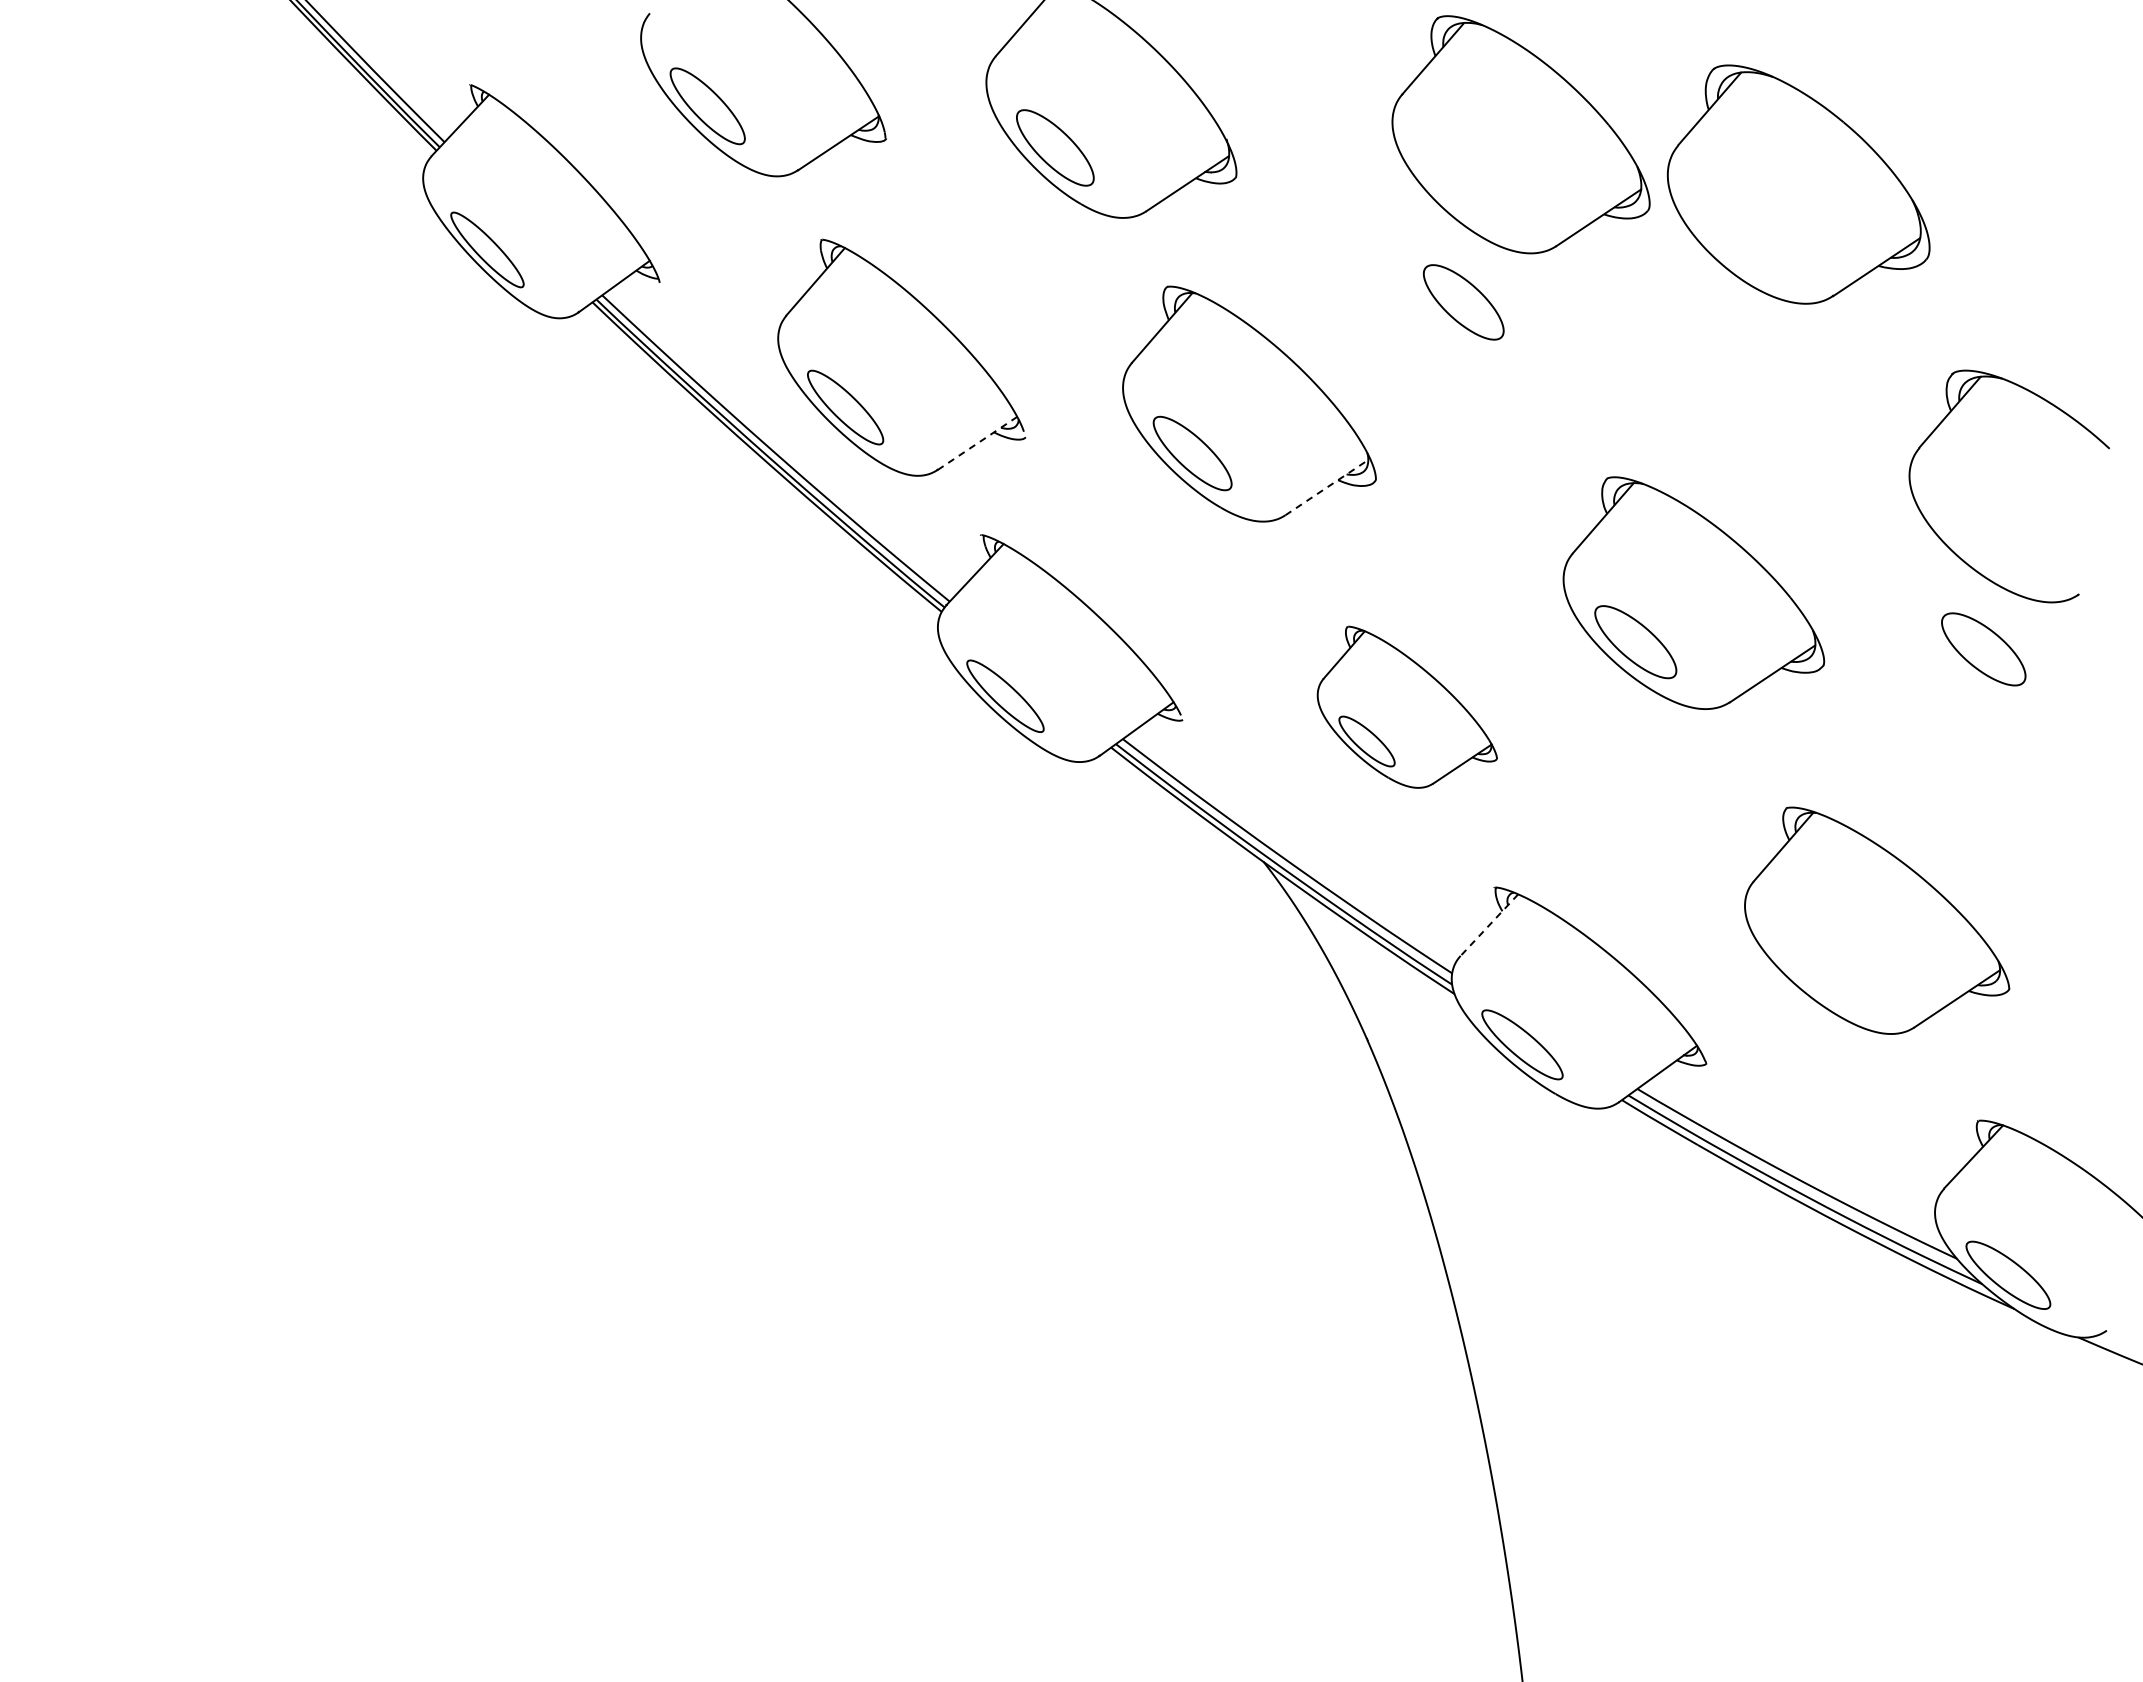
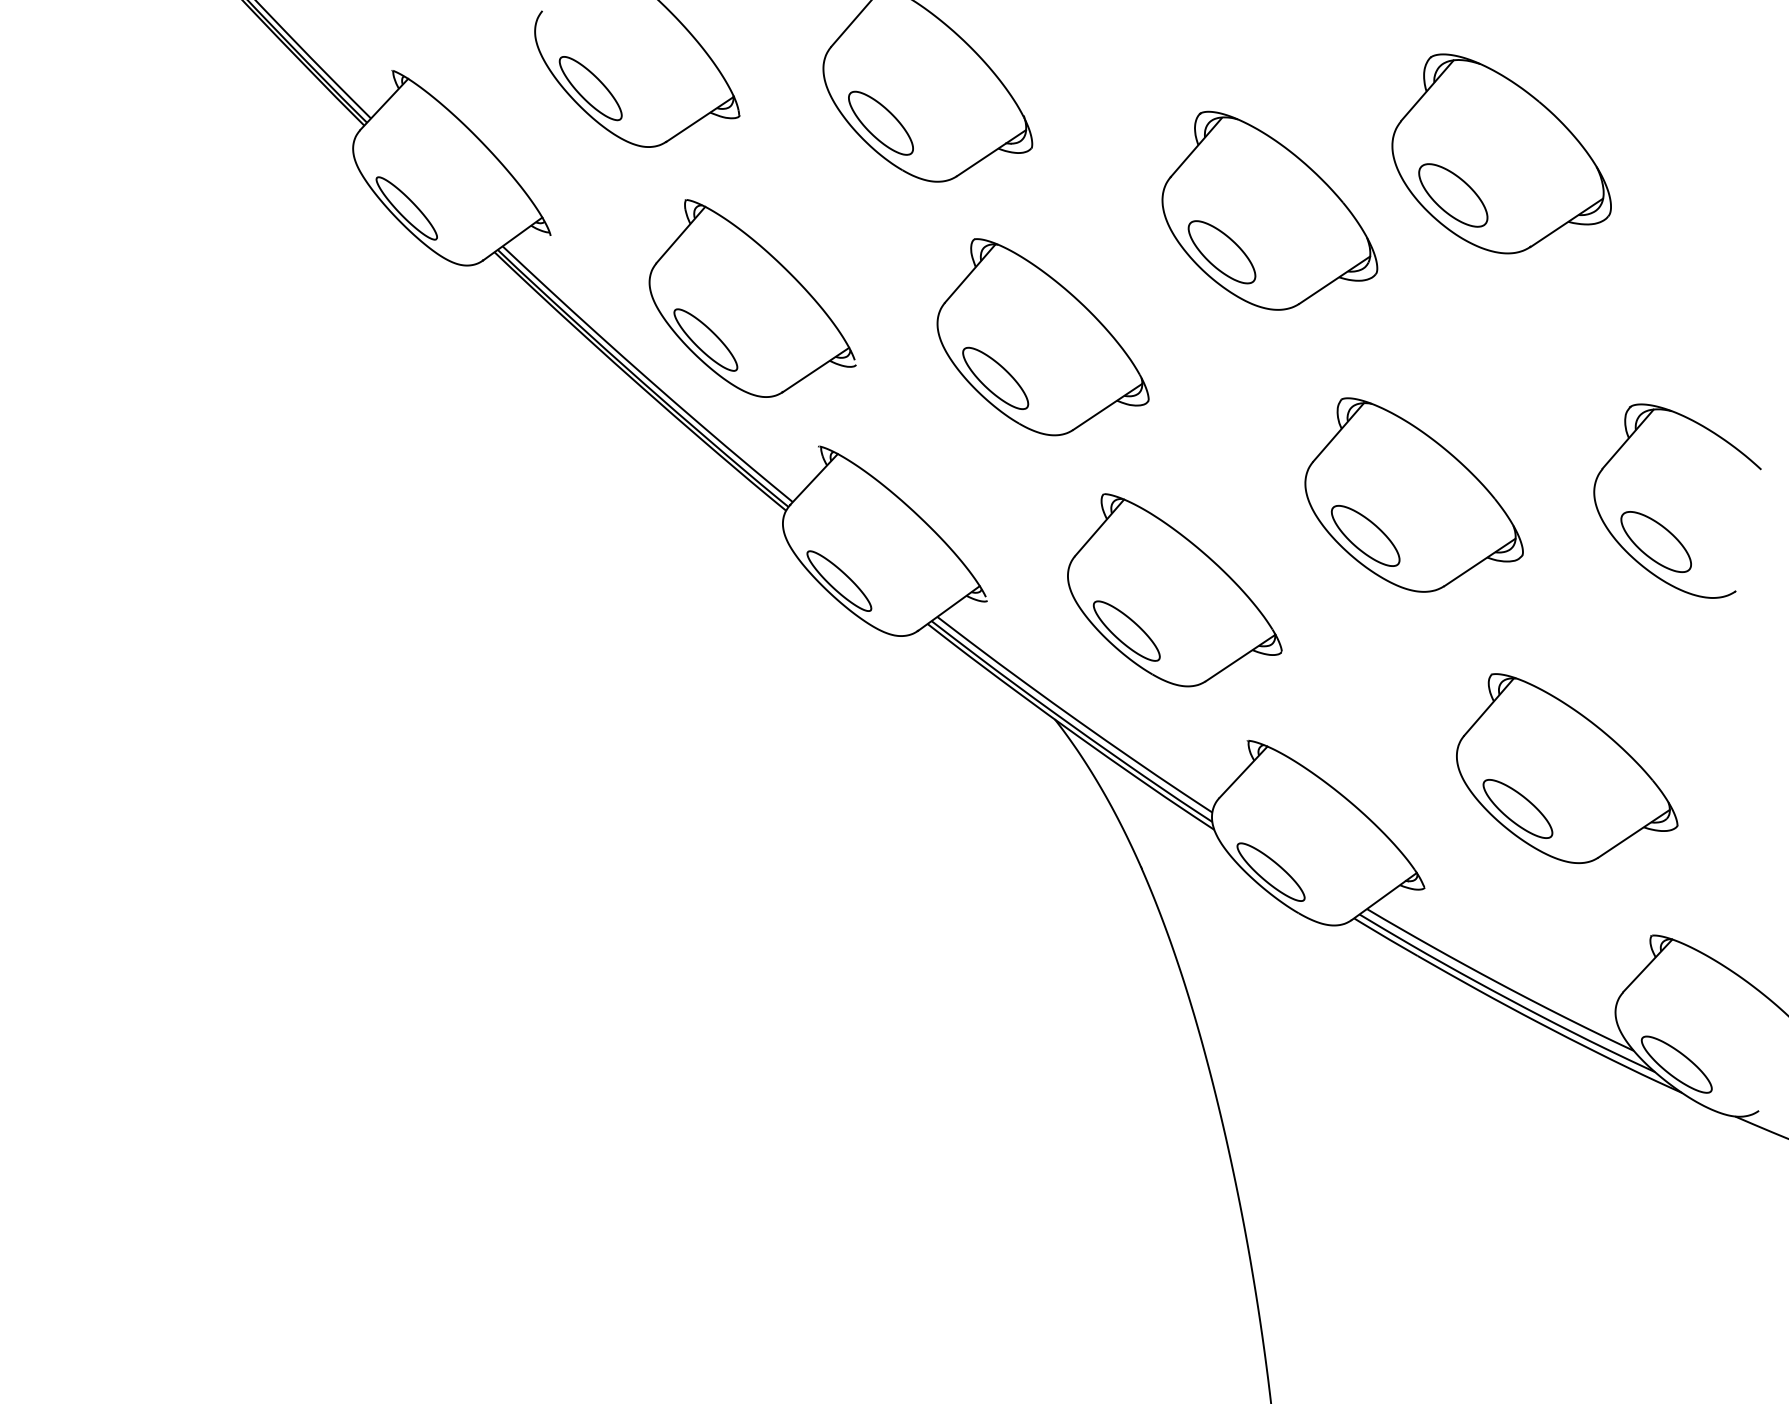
part: (1520, 134) -> (1269, 210), moved
part: (1740, 234) -> (1453, 195), added
line: (977, 443) -> (816, 370), dashed -> solid
line: (1326, 487) -> (1107, 406), dashed -> solid
part: (1948, 545) -> (1626, 550), moved
part: (1407, 707) -> (1175, 590), size x1.43
line: (1489, 925) -> (1243, 772), dashed -> solid
part: (1818, 968) -> (1518, 808), added

